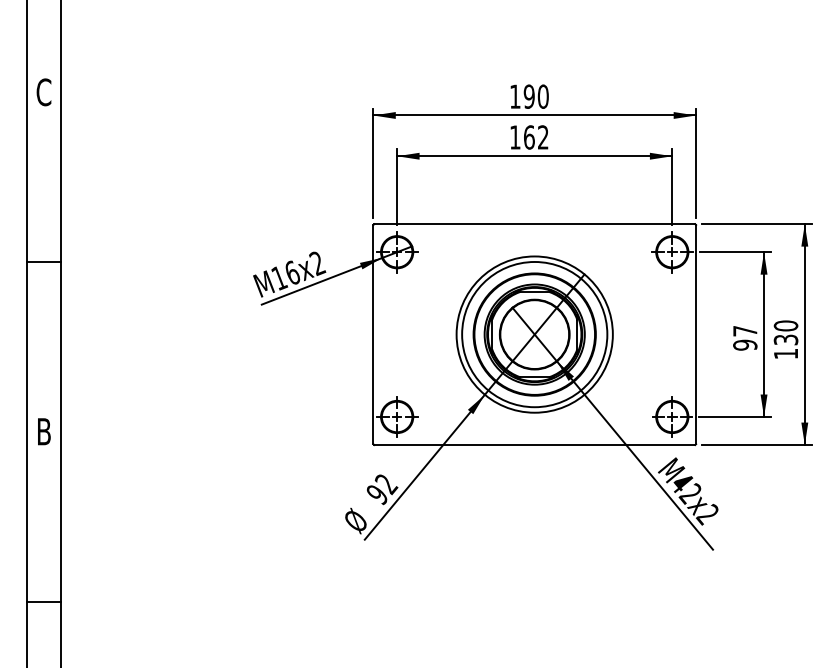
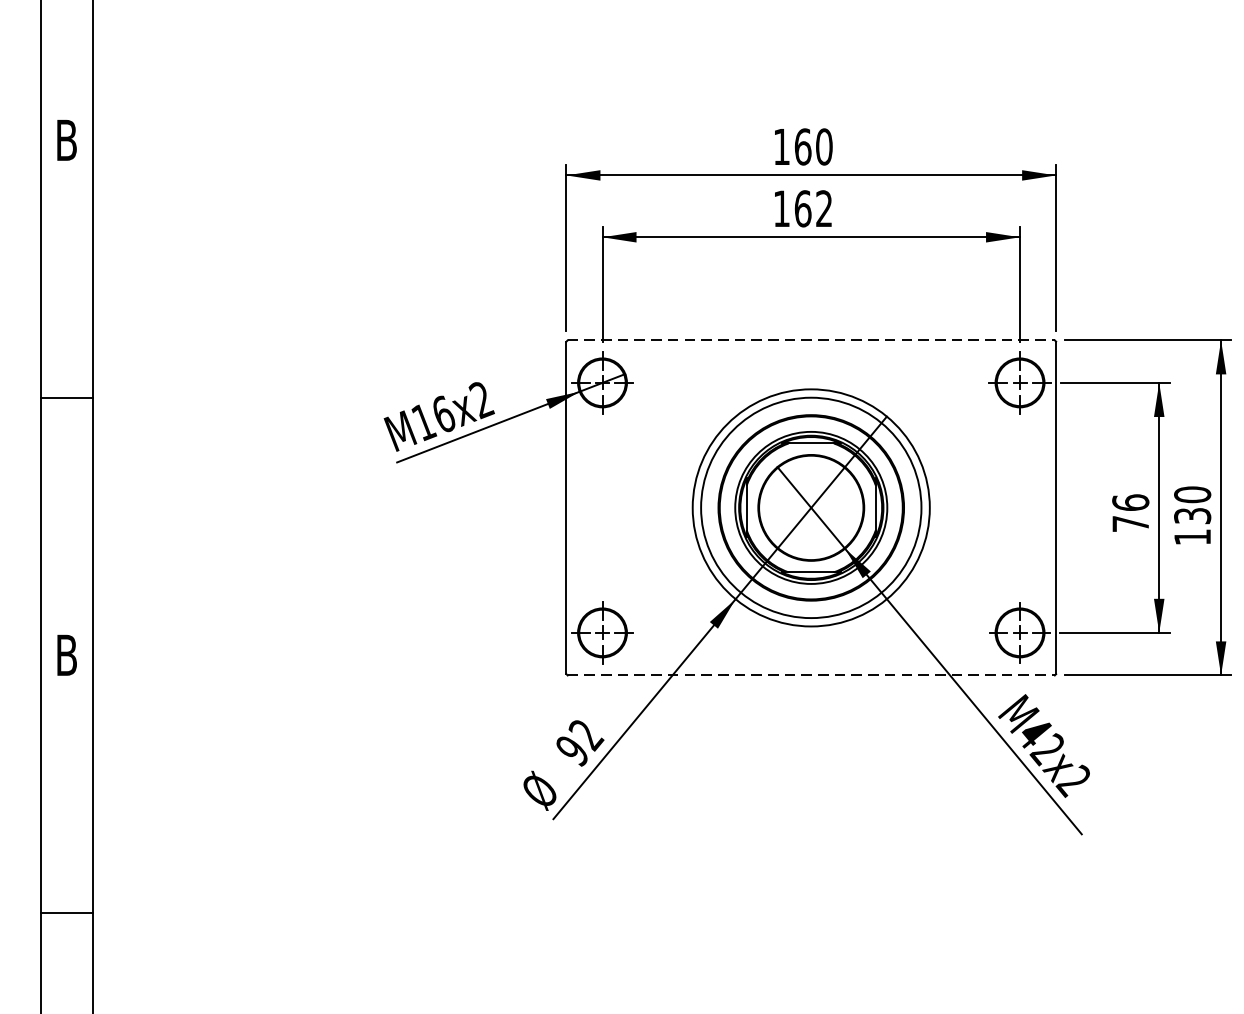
text: (43, 92) -> (65, 140), C -> B
text: (528, 96) -> (801, 146), 190 -> 160
line: (534, 224) -> (810, 340), solid -> dashed
text: (745, 337) -> (1131, 512), 97 -> 76
line: (534, 445) -> (810, 676), solid -> dashed

